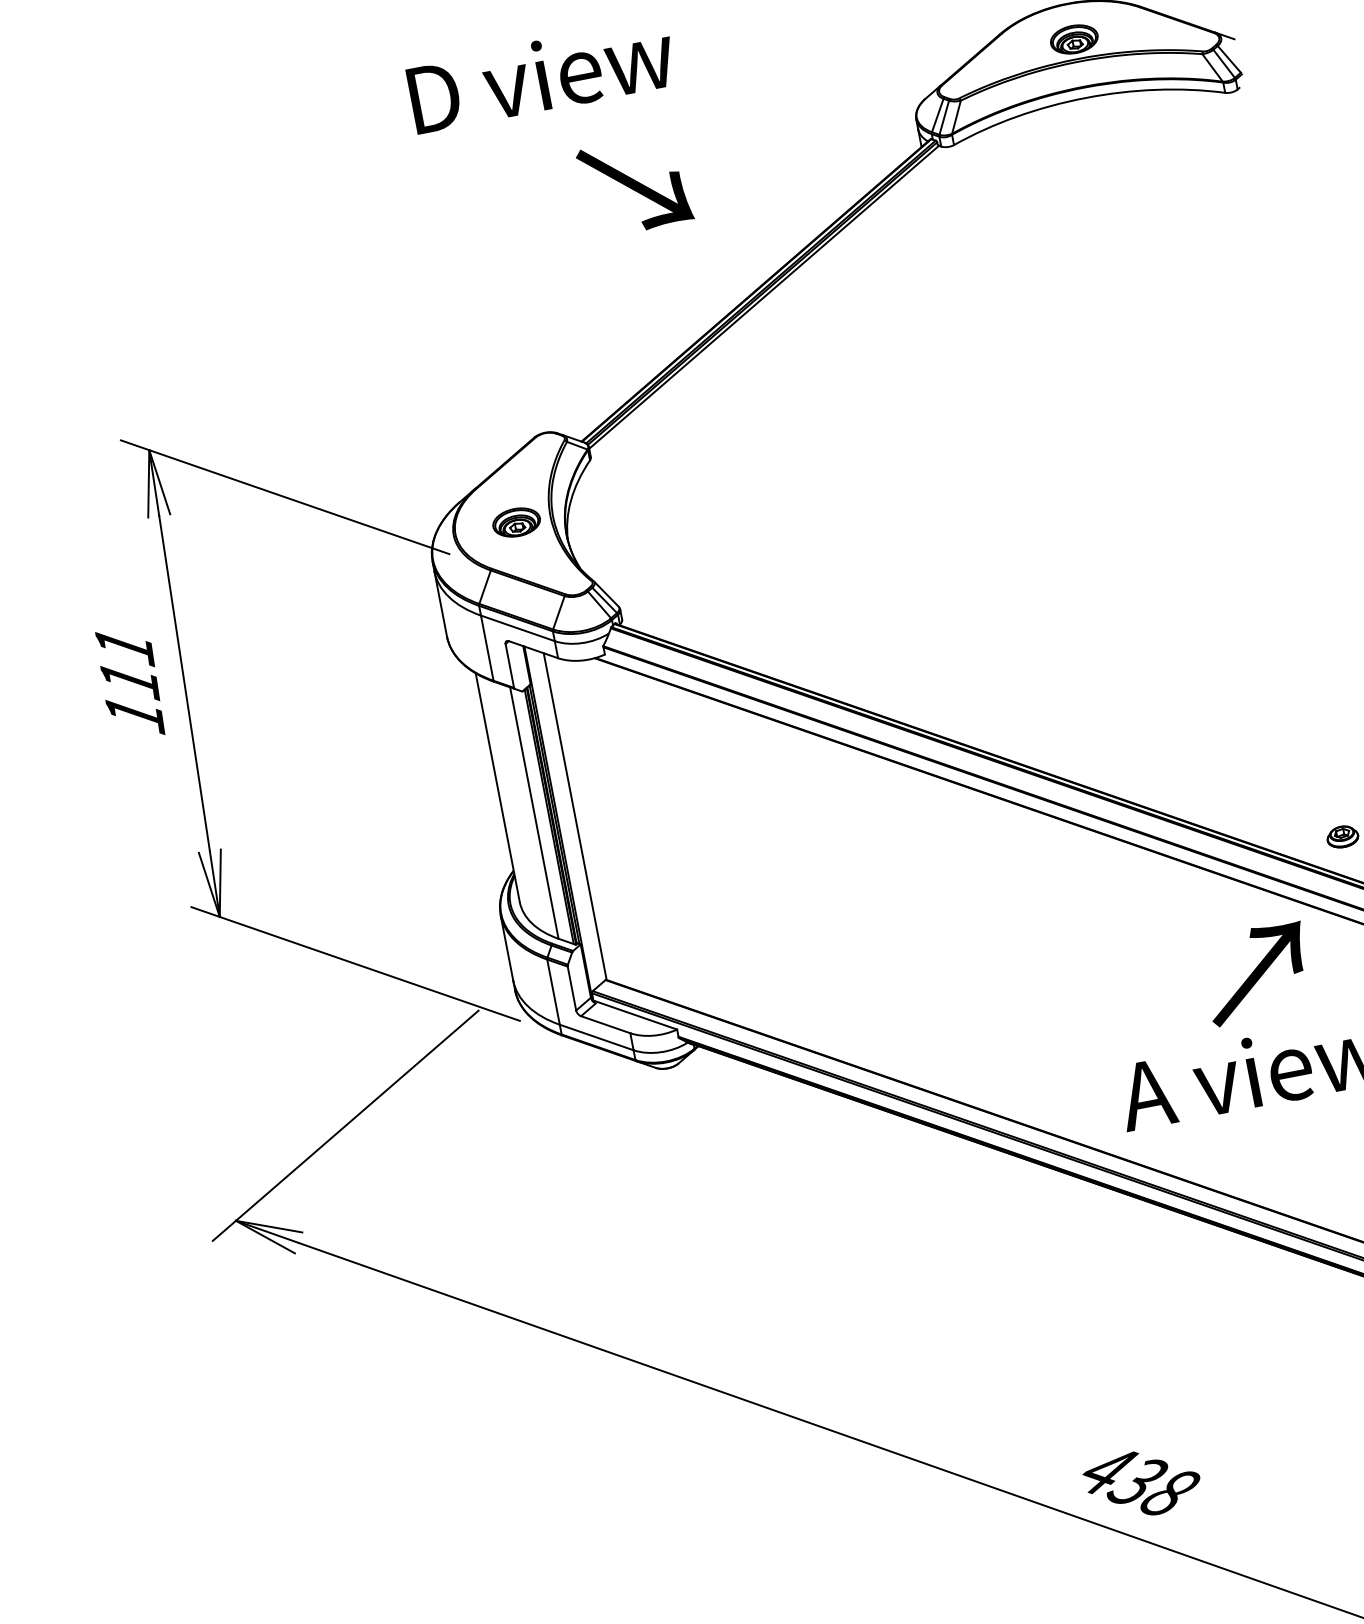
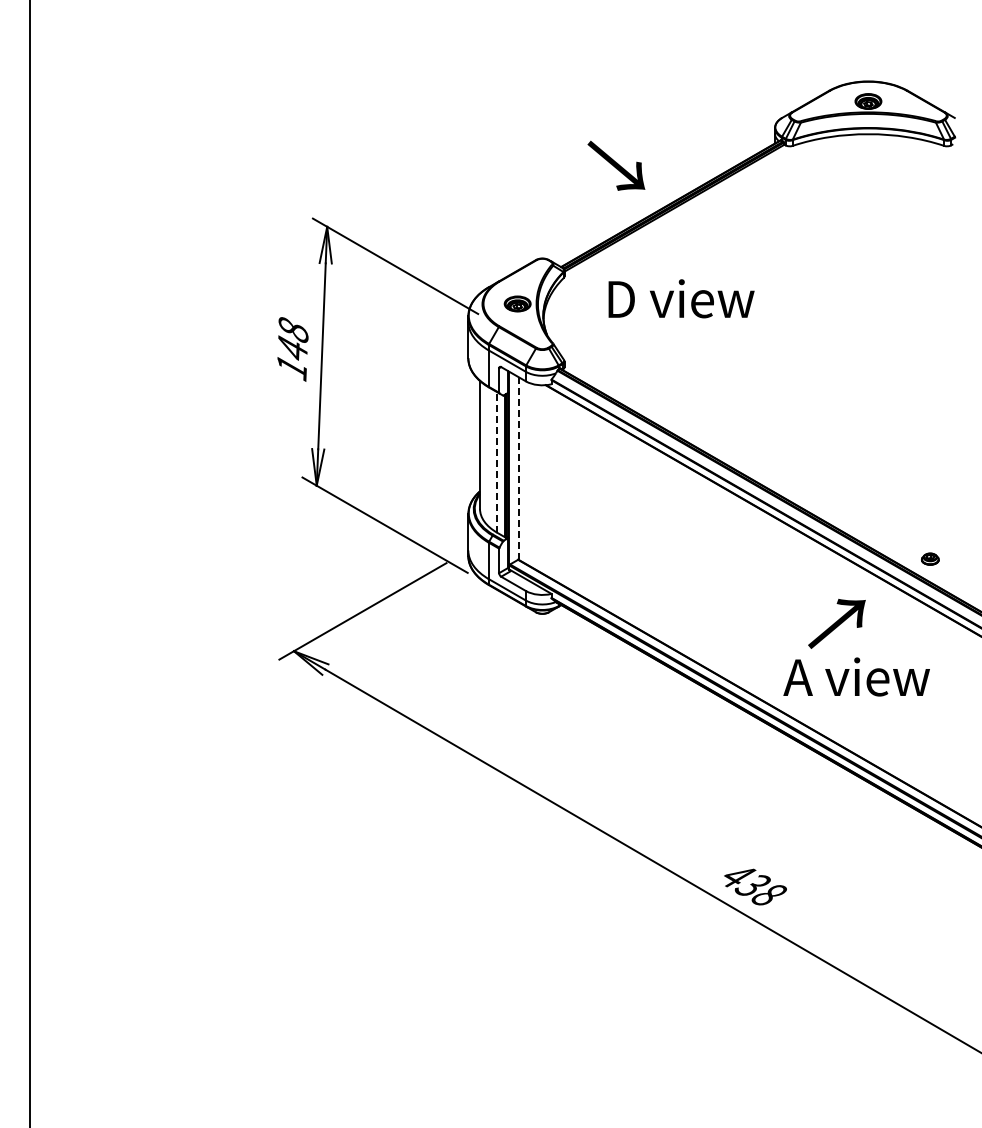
text: (541, 75) -> (681, 298), moved
text: (634, 185) -> (616, 165), moved
text: (127, 663) -> (293, 339), 111 -> 148
line: (534, 811) -> (497, 461), solid -> dashed
line: (574, 816) -> (518, 468), solid -> dashed
text: (1256, 972) -> (836, 623), moved

